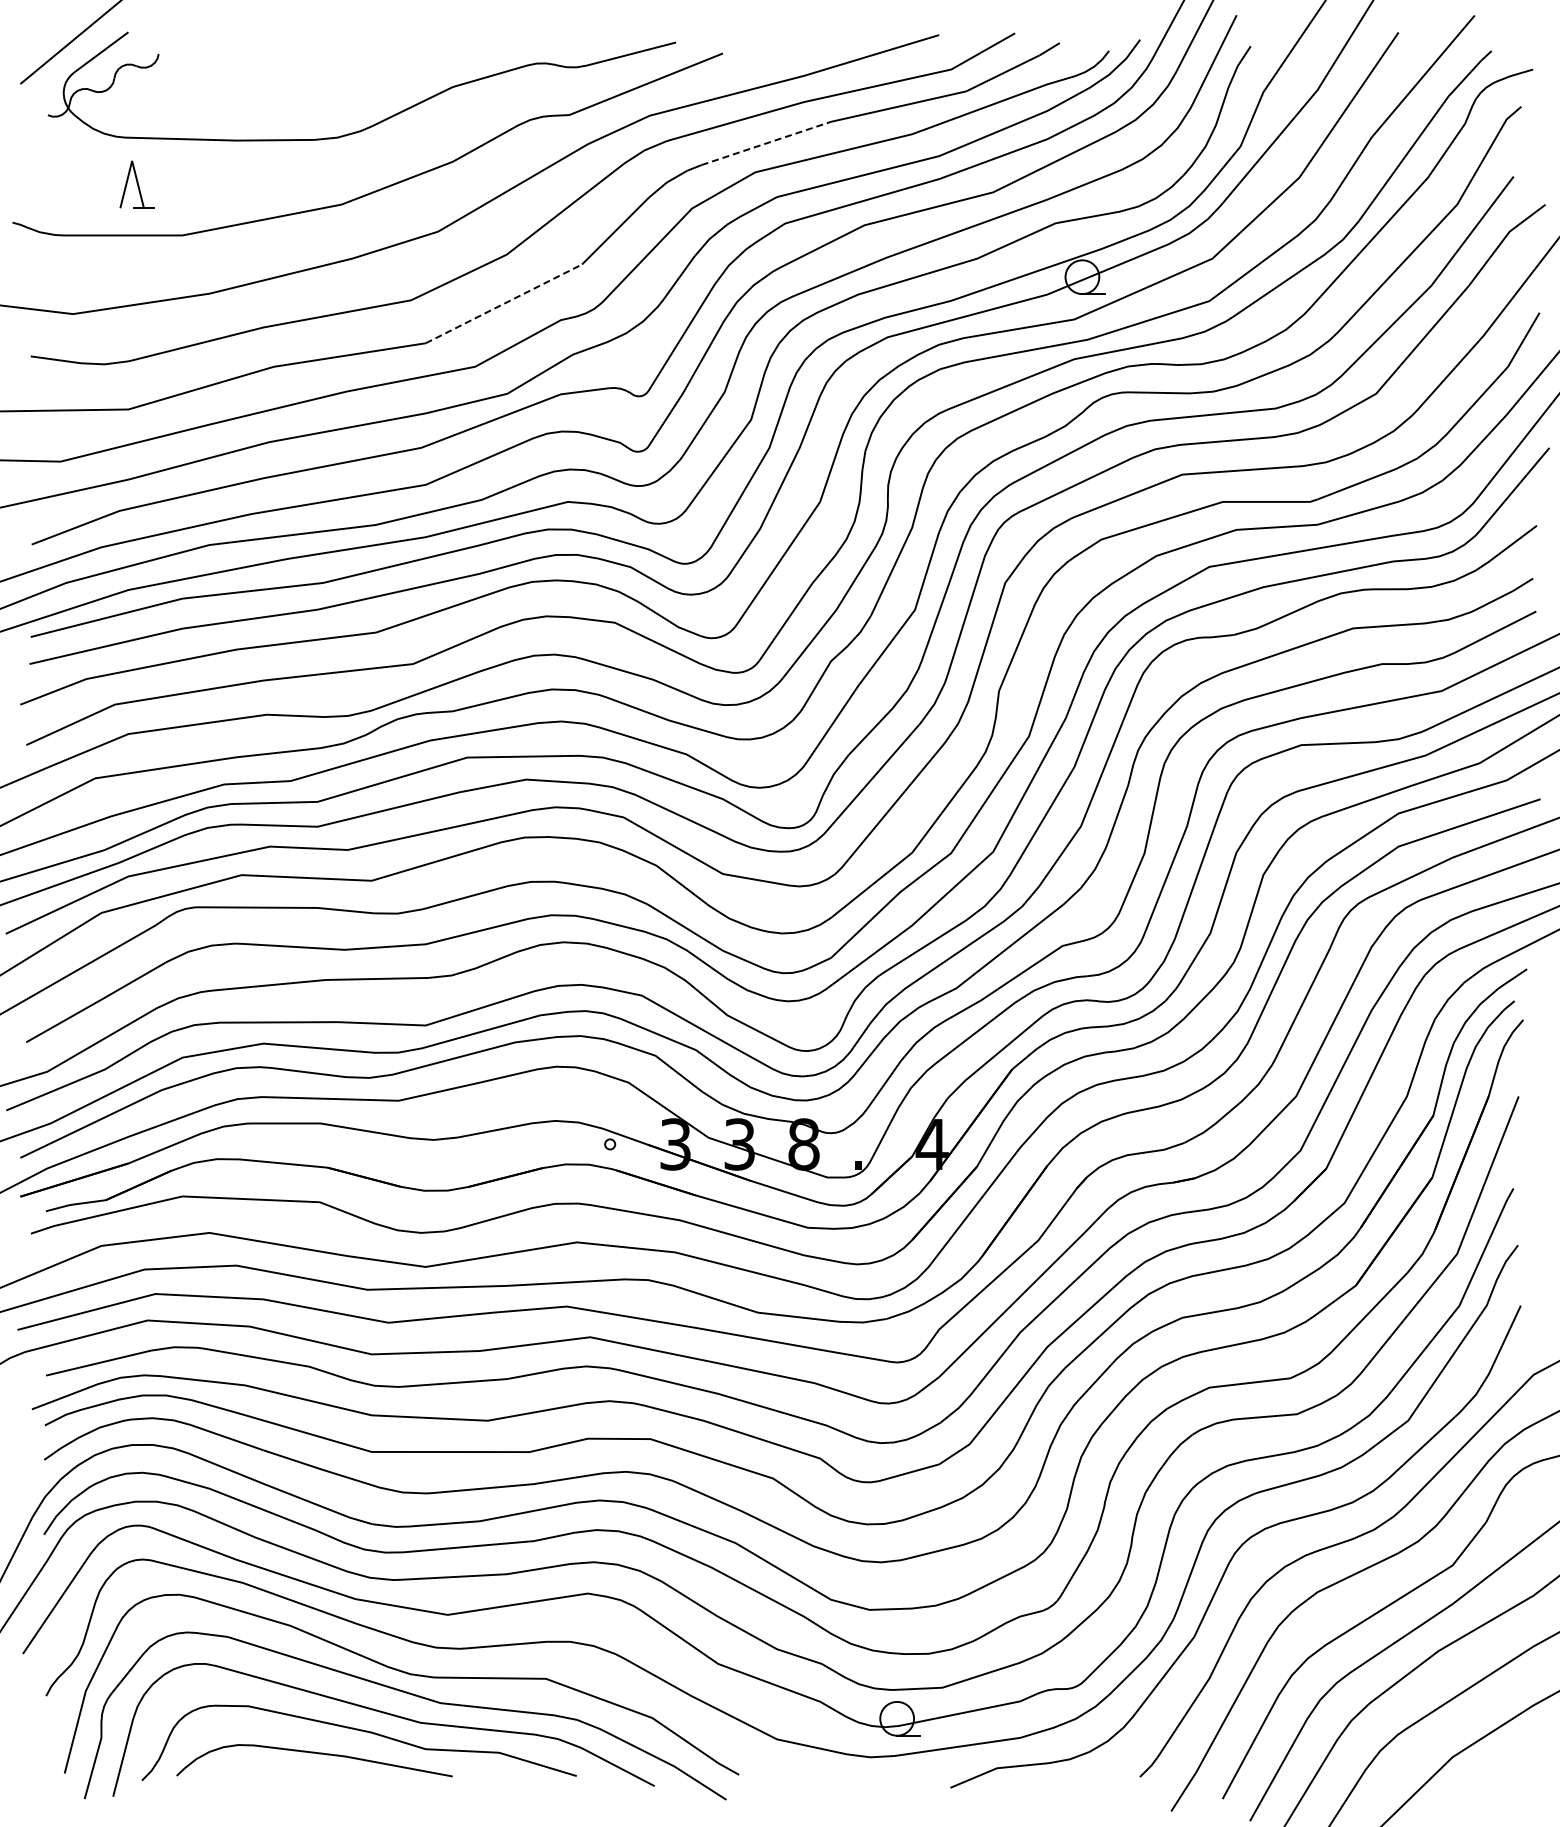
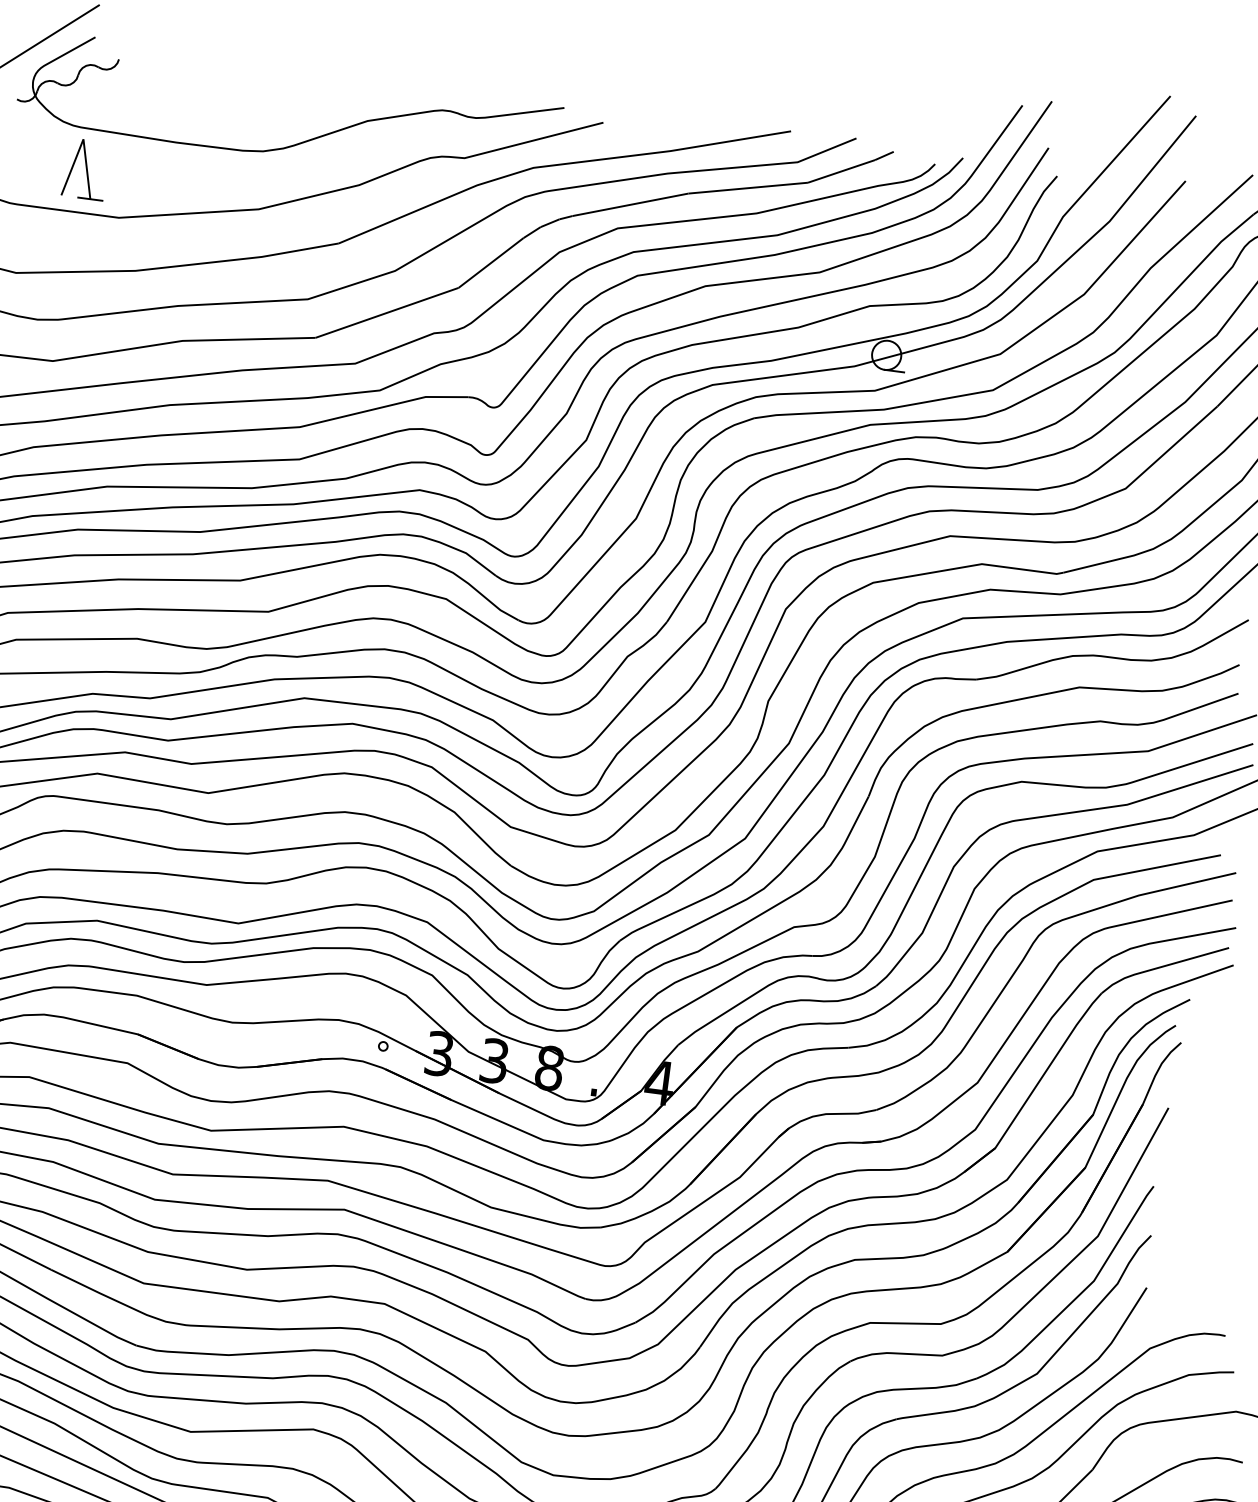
line: (766, 143) -> (630, 204), dashed -> solid
part: (136, 184) -> (85, 168), size x1.43
line: (503, 303) -> (386, 312), dashed -> solid

